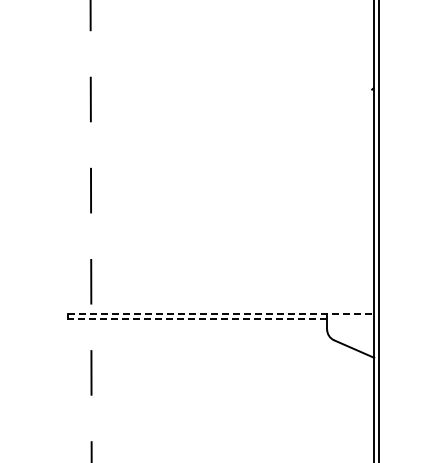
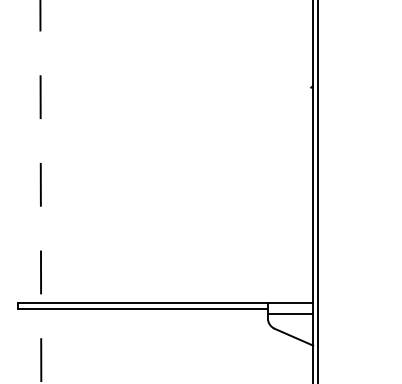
line: (221, 313) -> (166, 302), dashed -> solid
line: (197, 319) -> (143, 308), dashed -> solid
line: (350, 325) -> (290, 314), added

